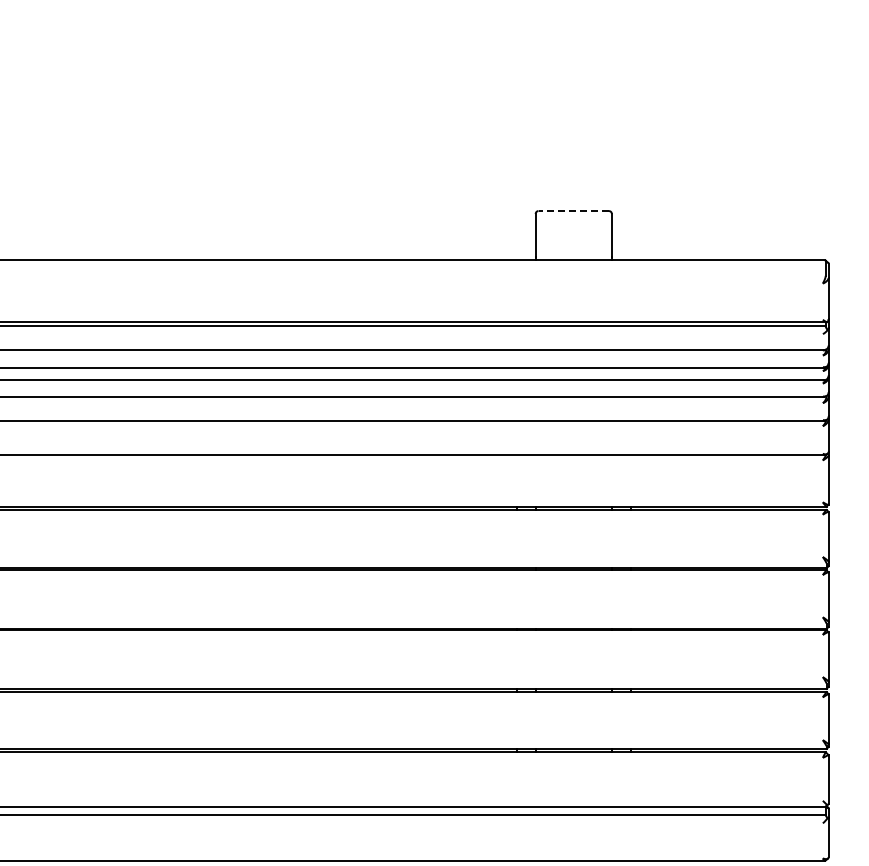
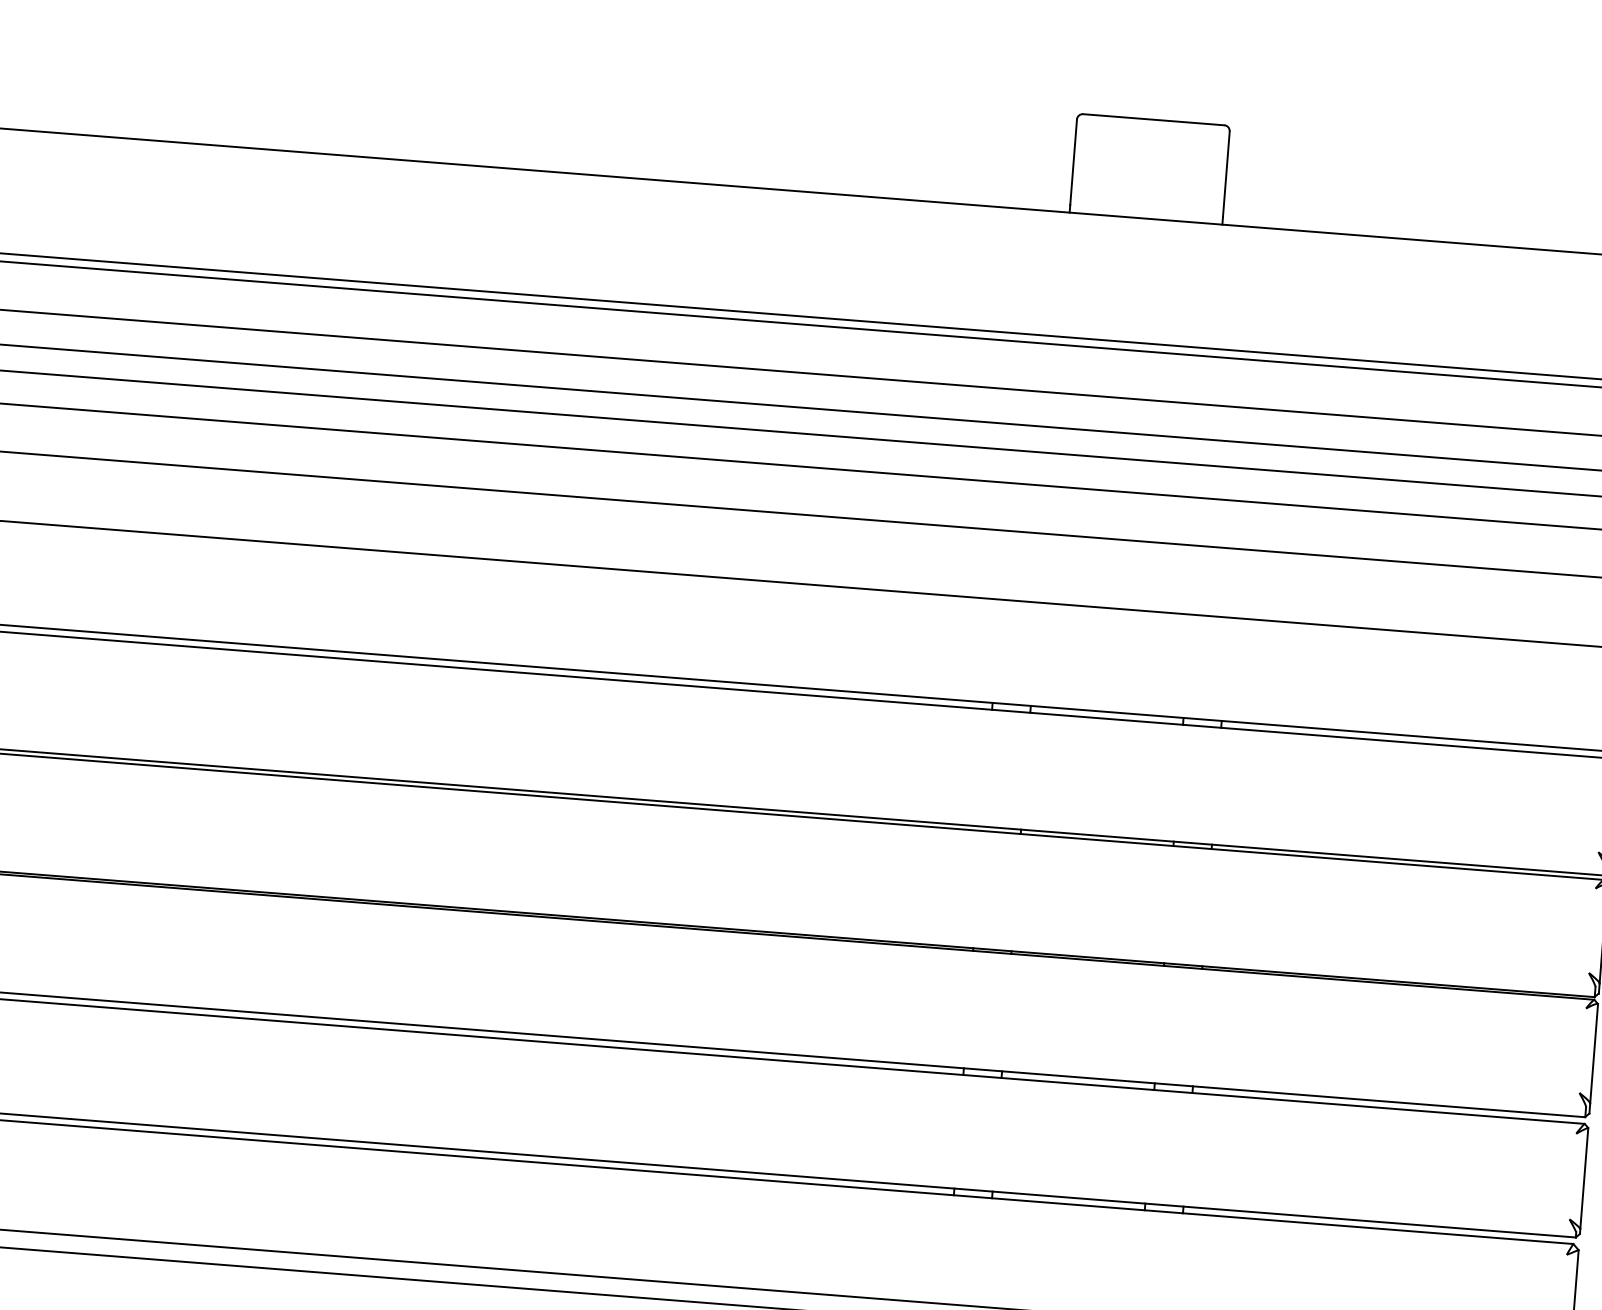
line: (573, 211) -> (1153, 120), dashed -> solid

